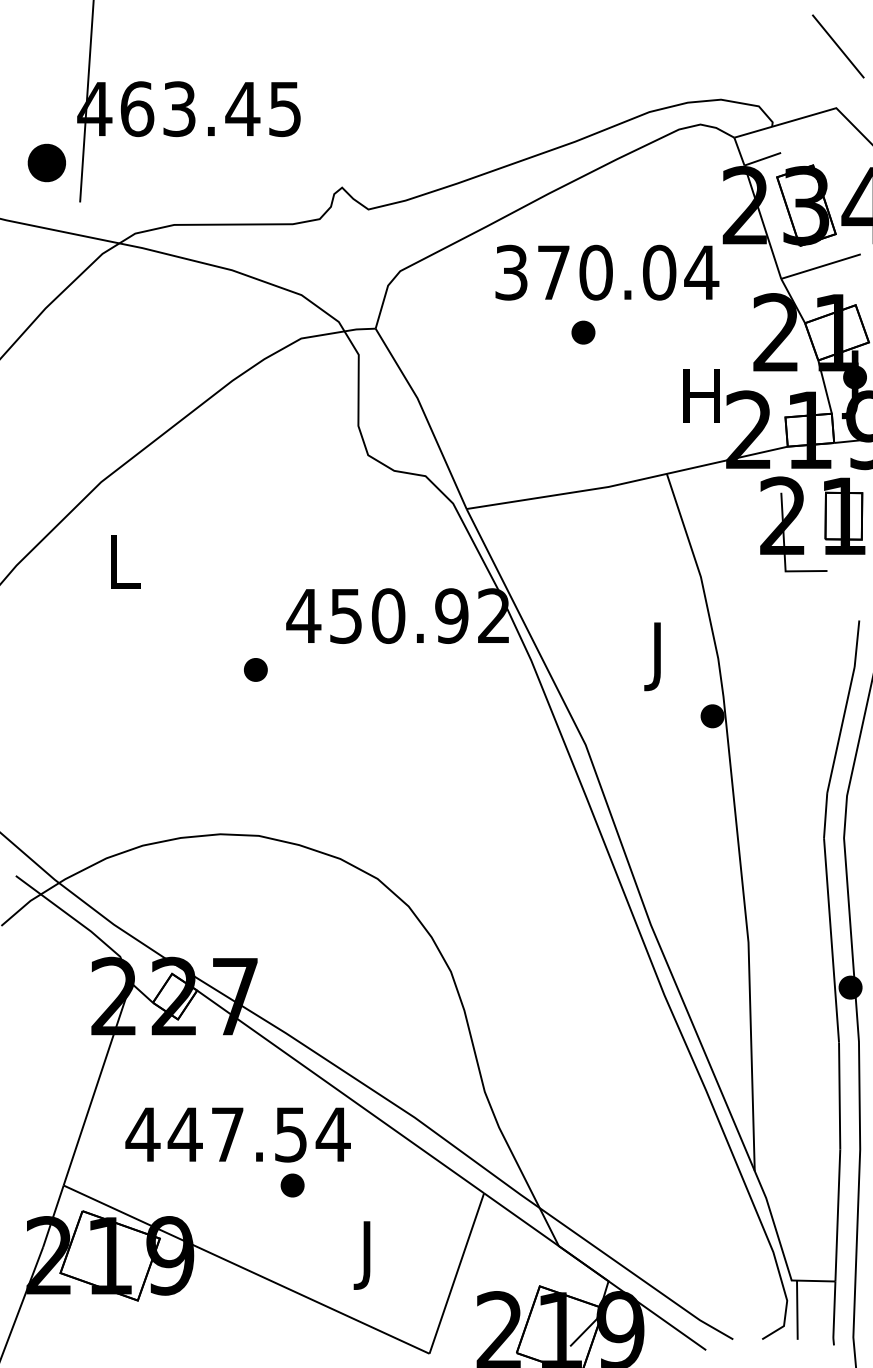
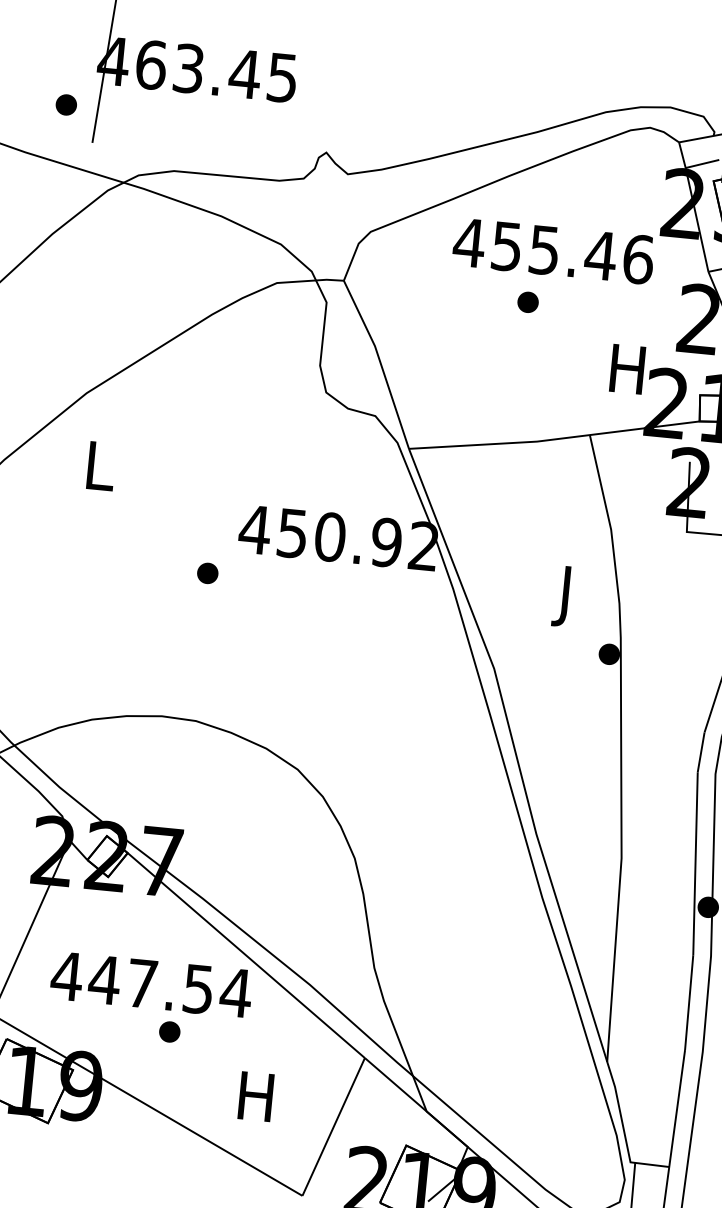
part: (46, 162) -> (66, 104), size x0.62
text: (606, 272) -> (553, 250), 370.04 -> 455.46
part: (292, 1185) -> (169, 1031), moved
text: (366, 1255) -> (255, 1103), J -> H

